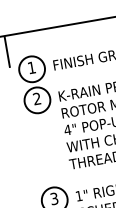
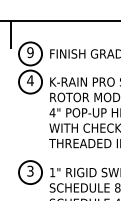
text: (31, 67) -> (30, 52), 1 -> 9
text: (37, 98) -> (30, 80), 2 -> 4

